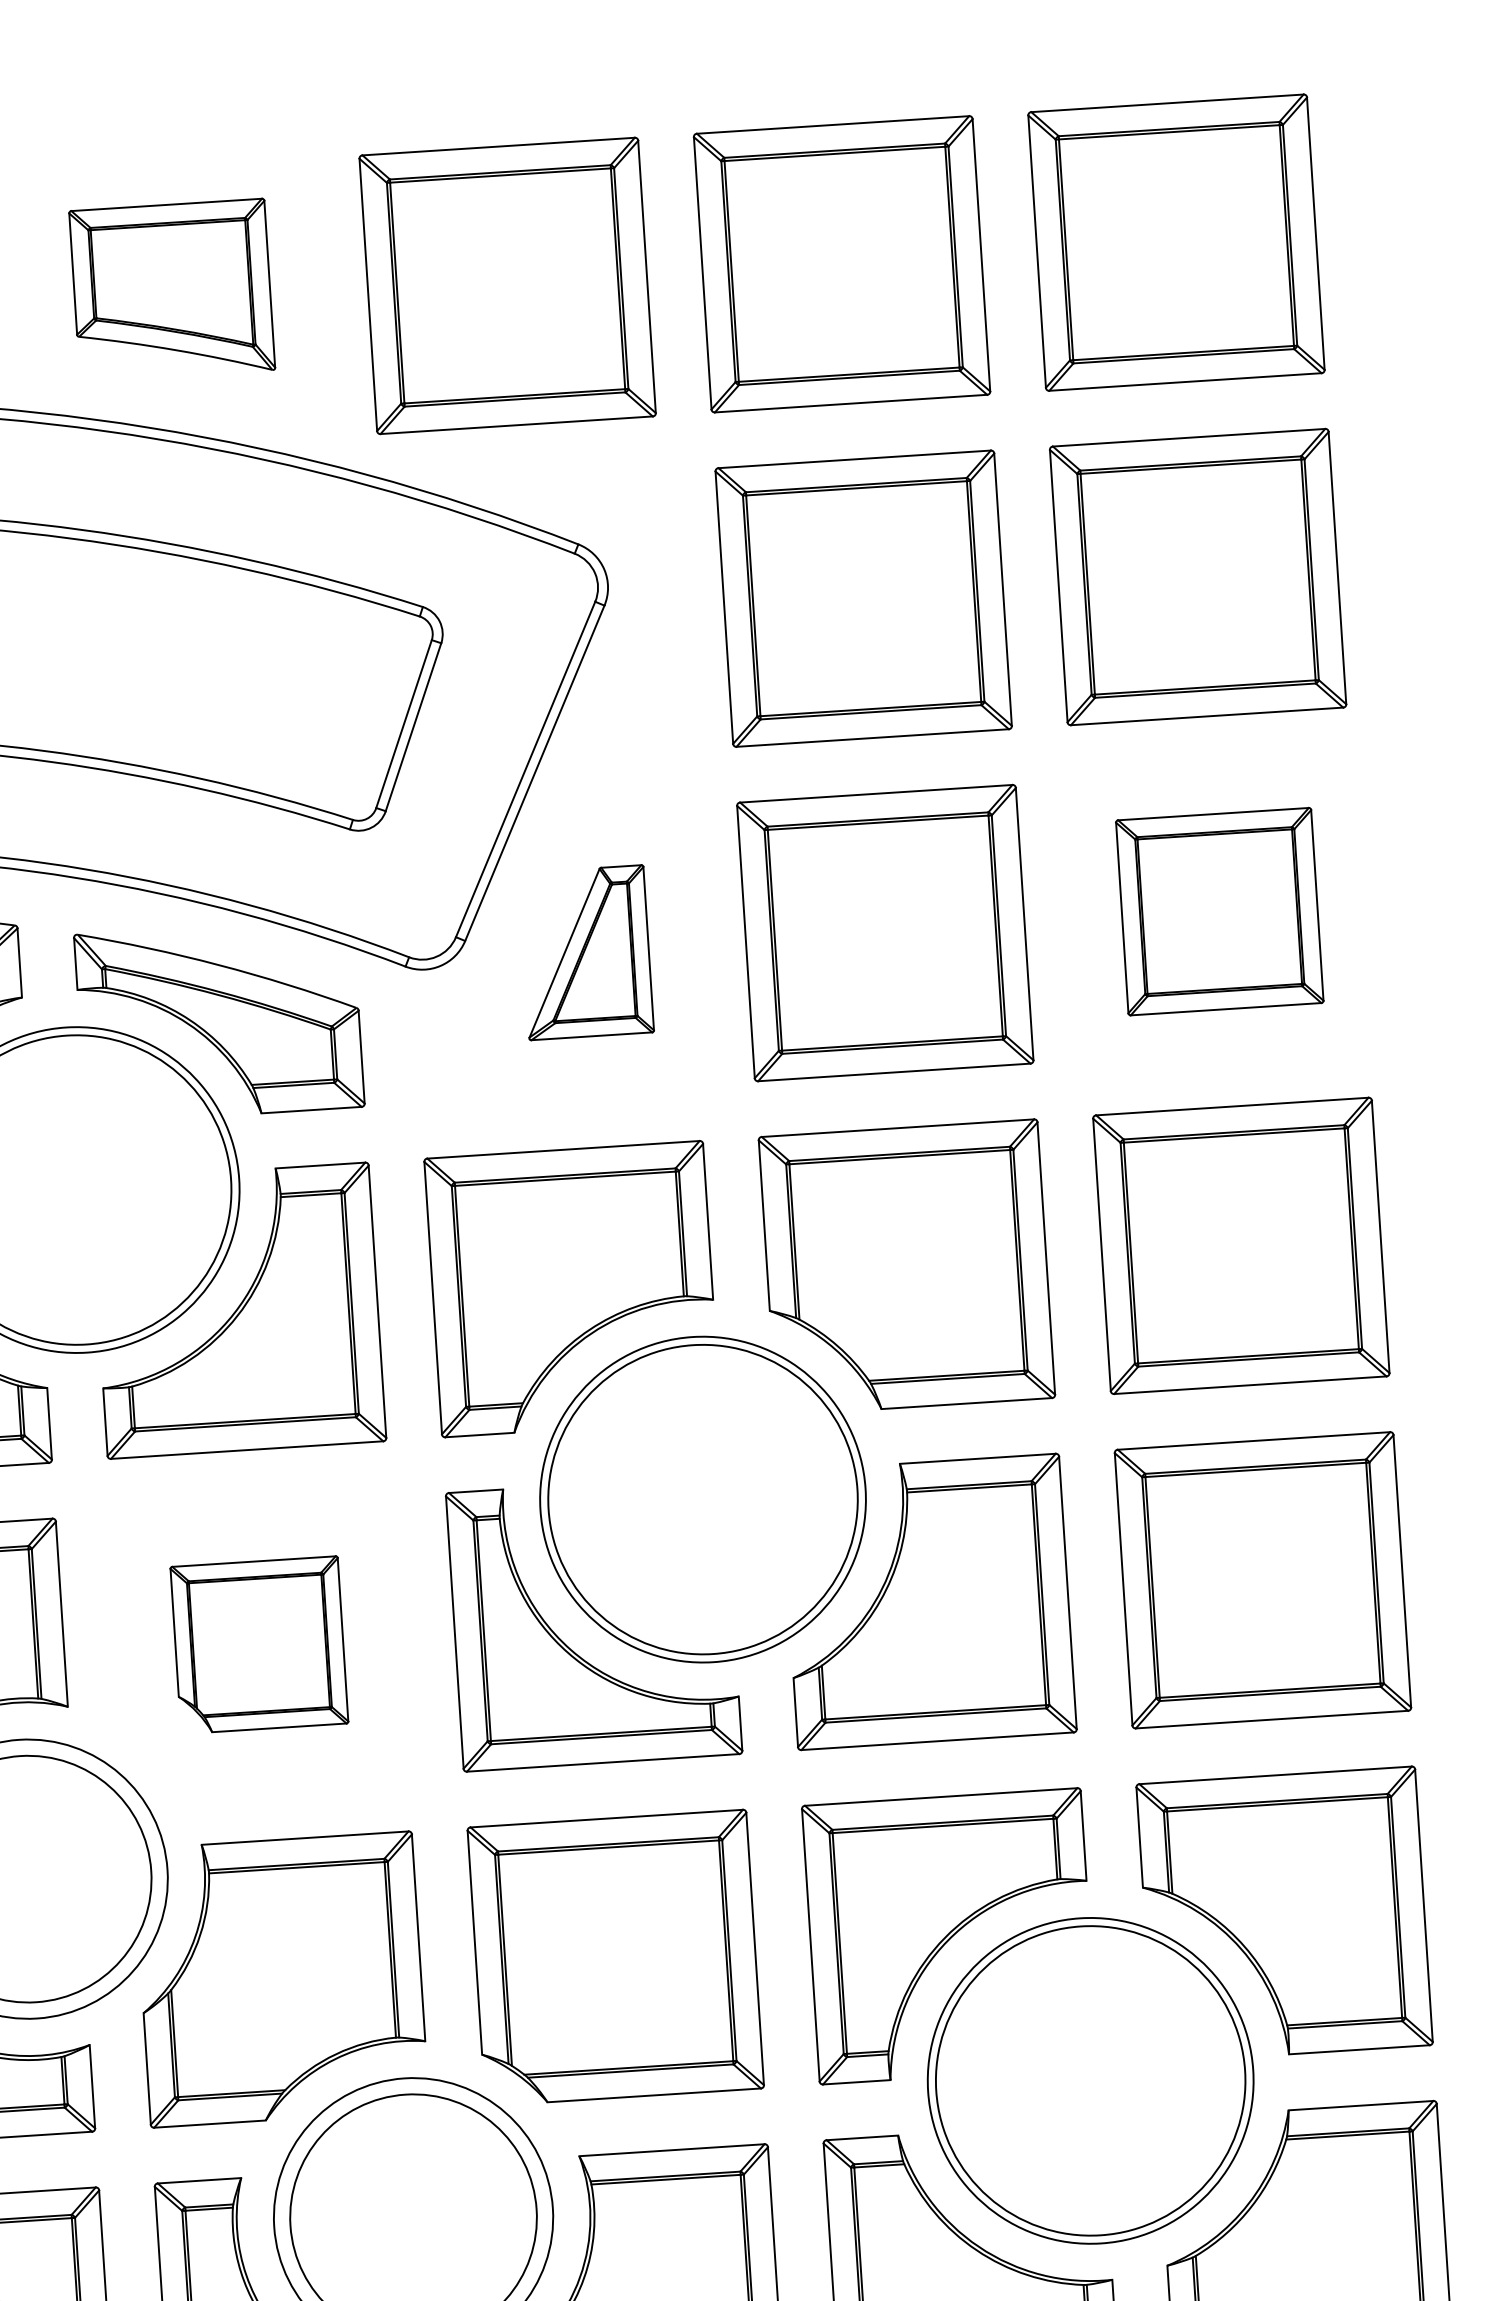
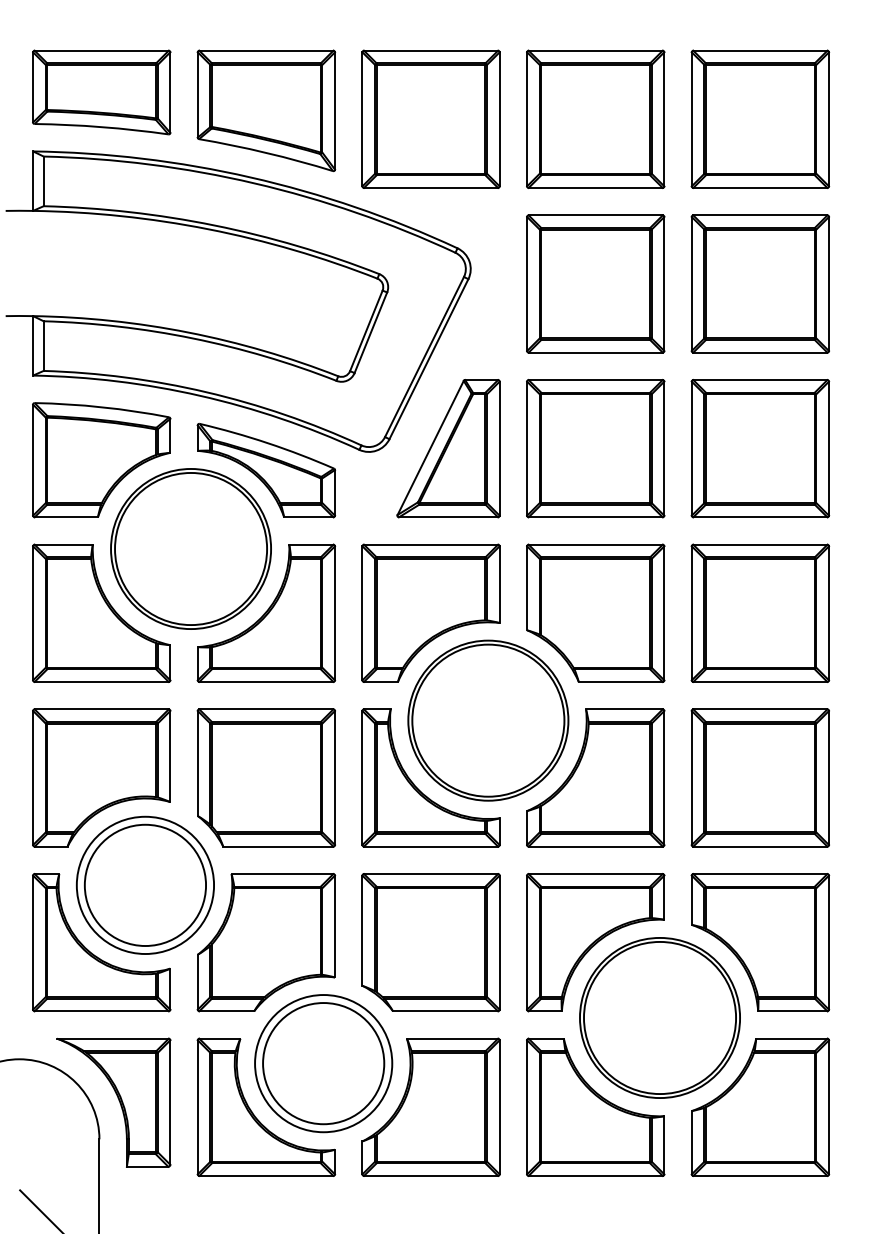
part: (172, 289) -> (266, 110), size x1.43
part: (1219, 911) -> (760, 448), size x1.43
part: (586, 952) -> (448, 448), size x1.67
part: (257, 1644) -> (265, 777), size x1.67

